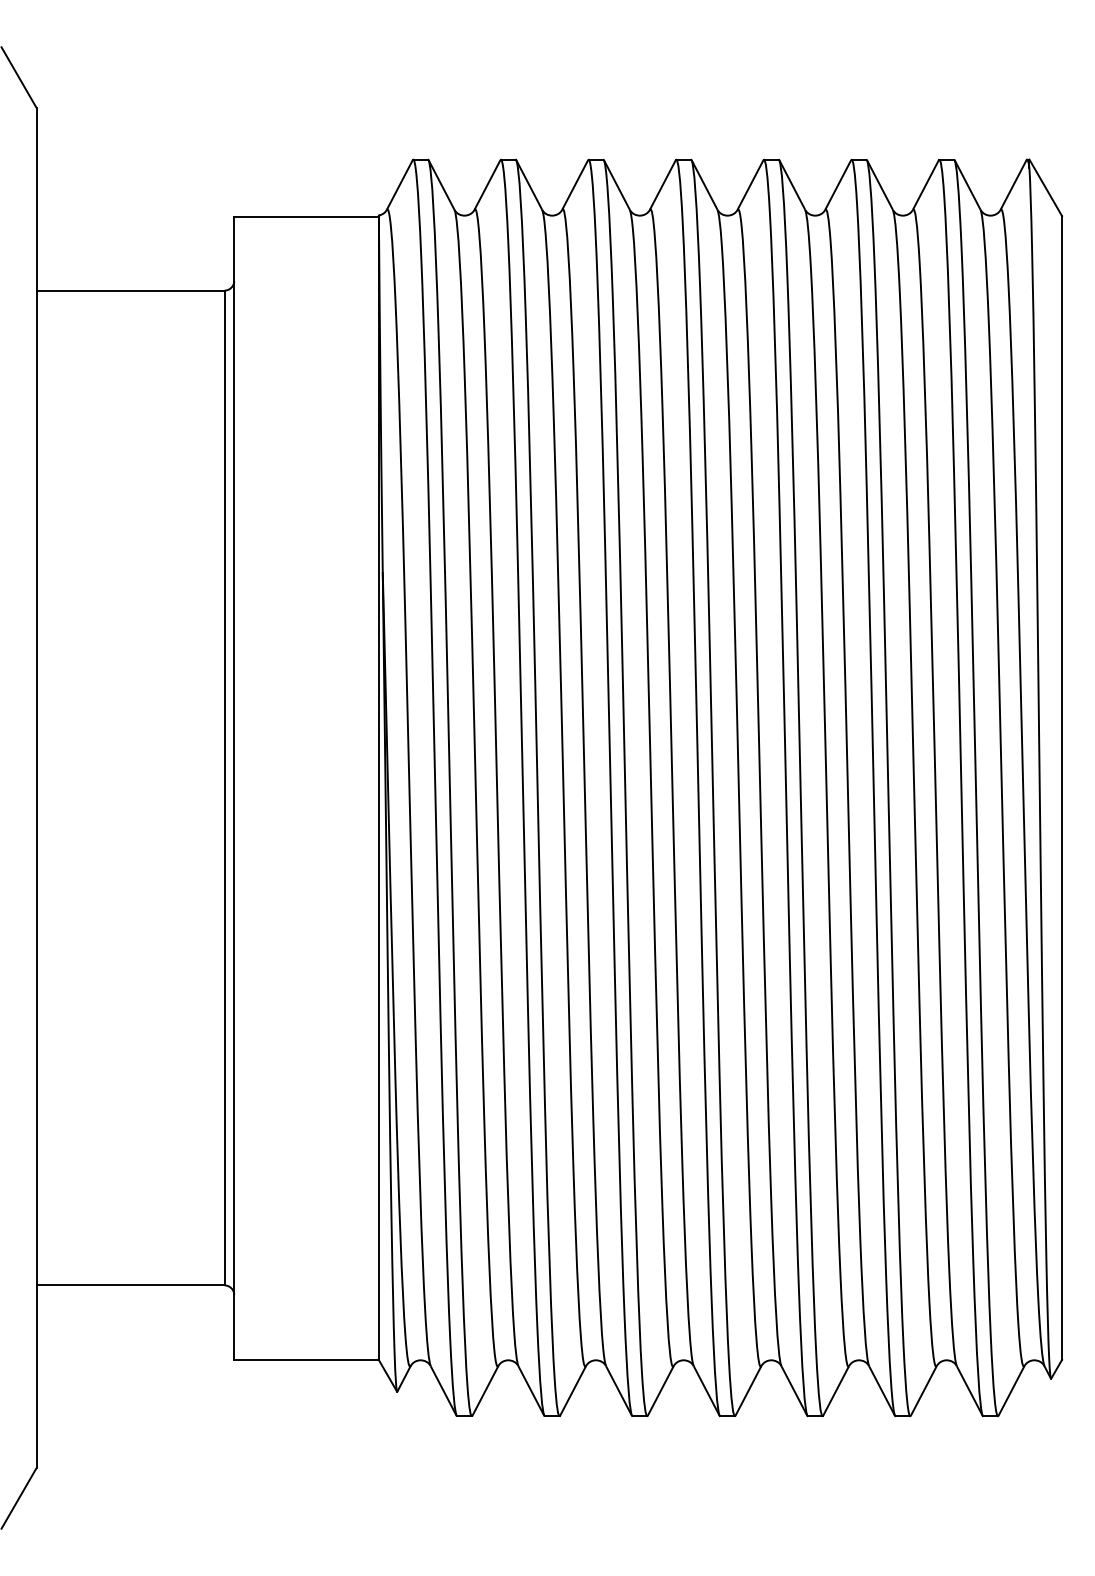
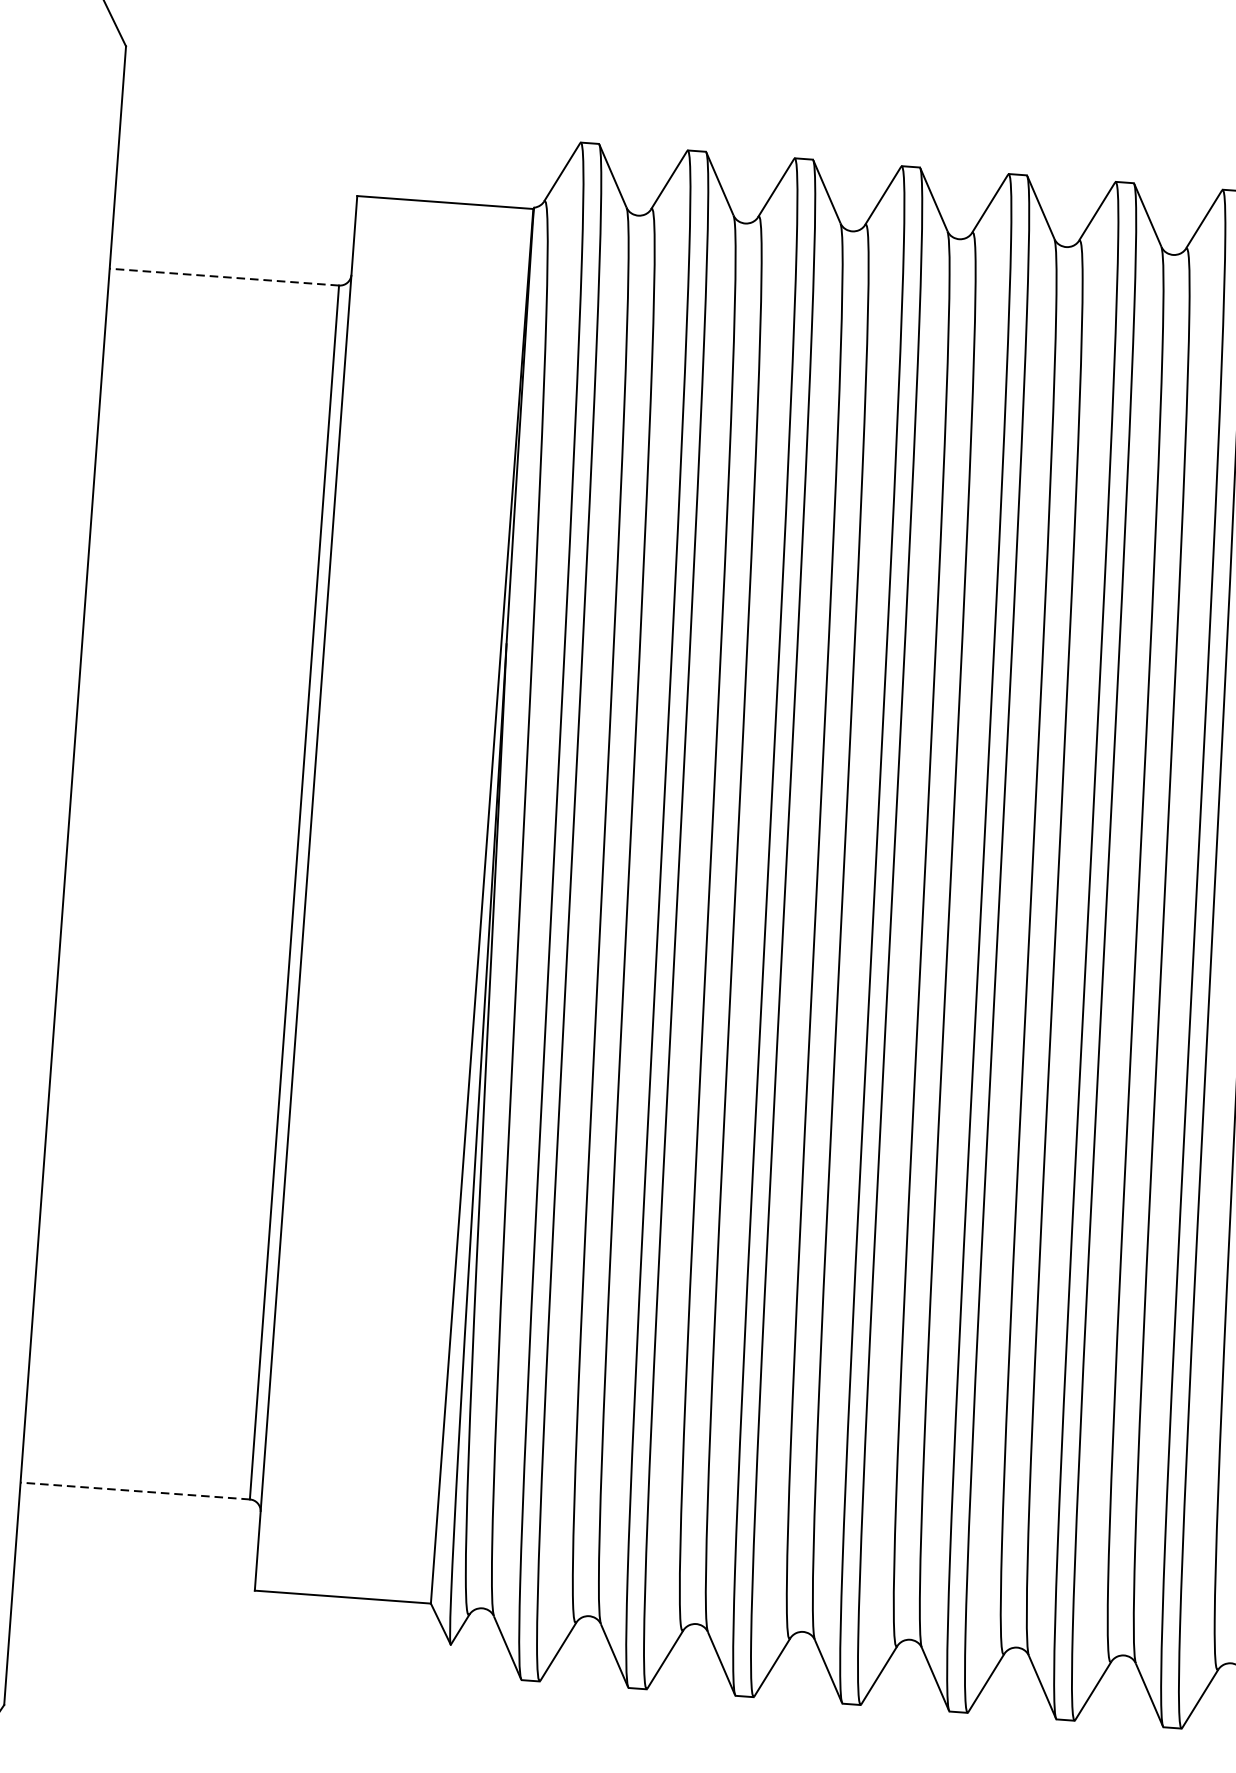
line: (130, 290) -> (224, 277), solid -> dashed
line: (130, 1285) -> (134, 1491), solid -> dashed

